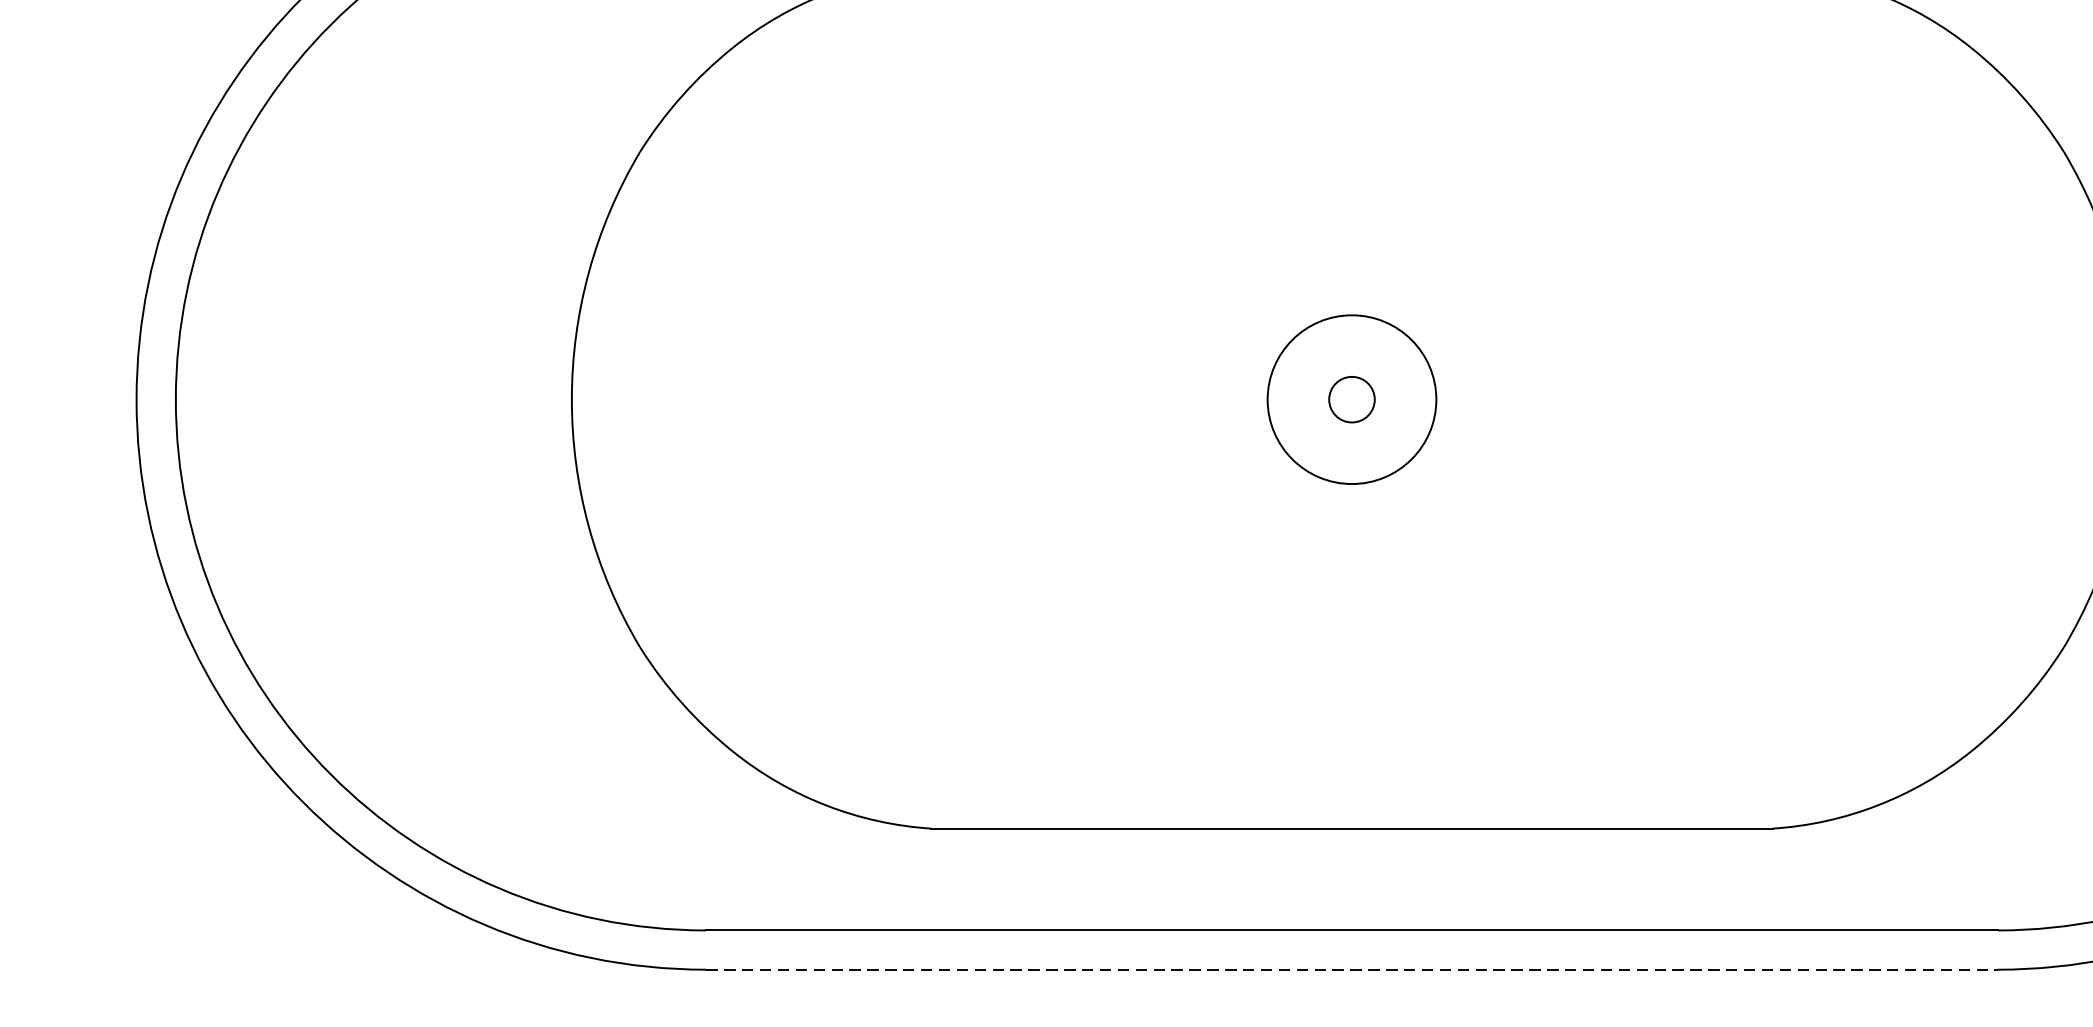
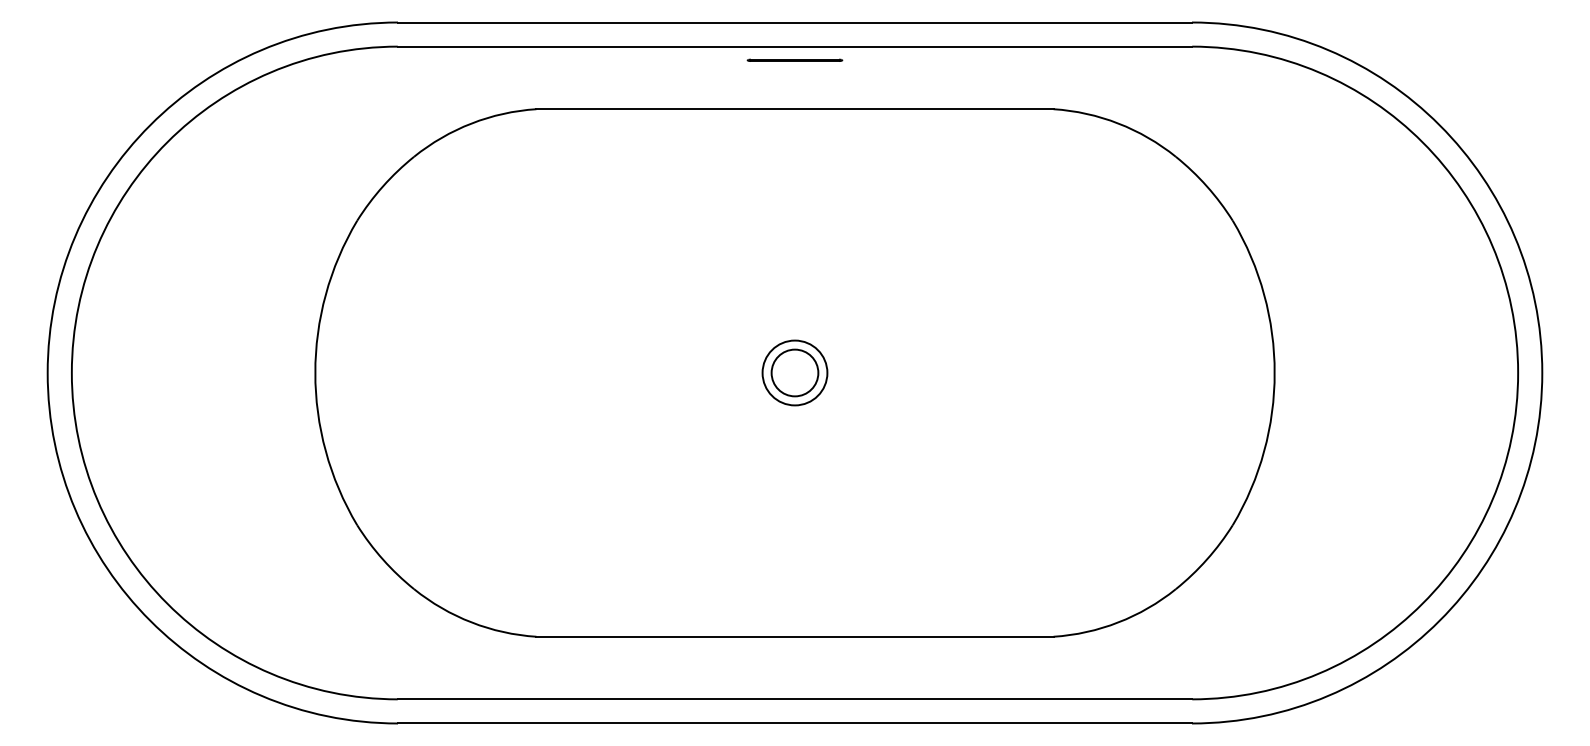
circle: (1351, 398) -> (794, 372), size x0.62
circle: (1351, 398) -> (794, 372), size x1.67
line: (1352, 969) -> (795, 723), dashed -> solid

